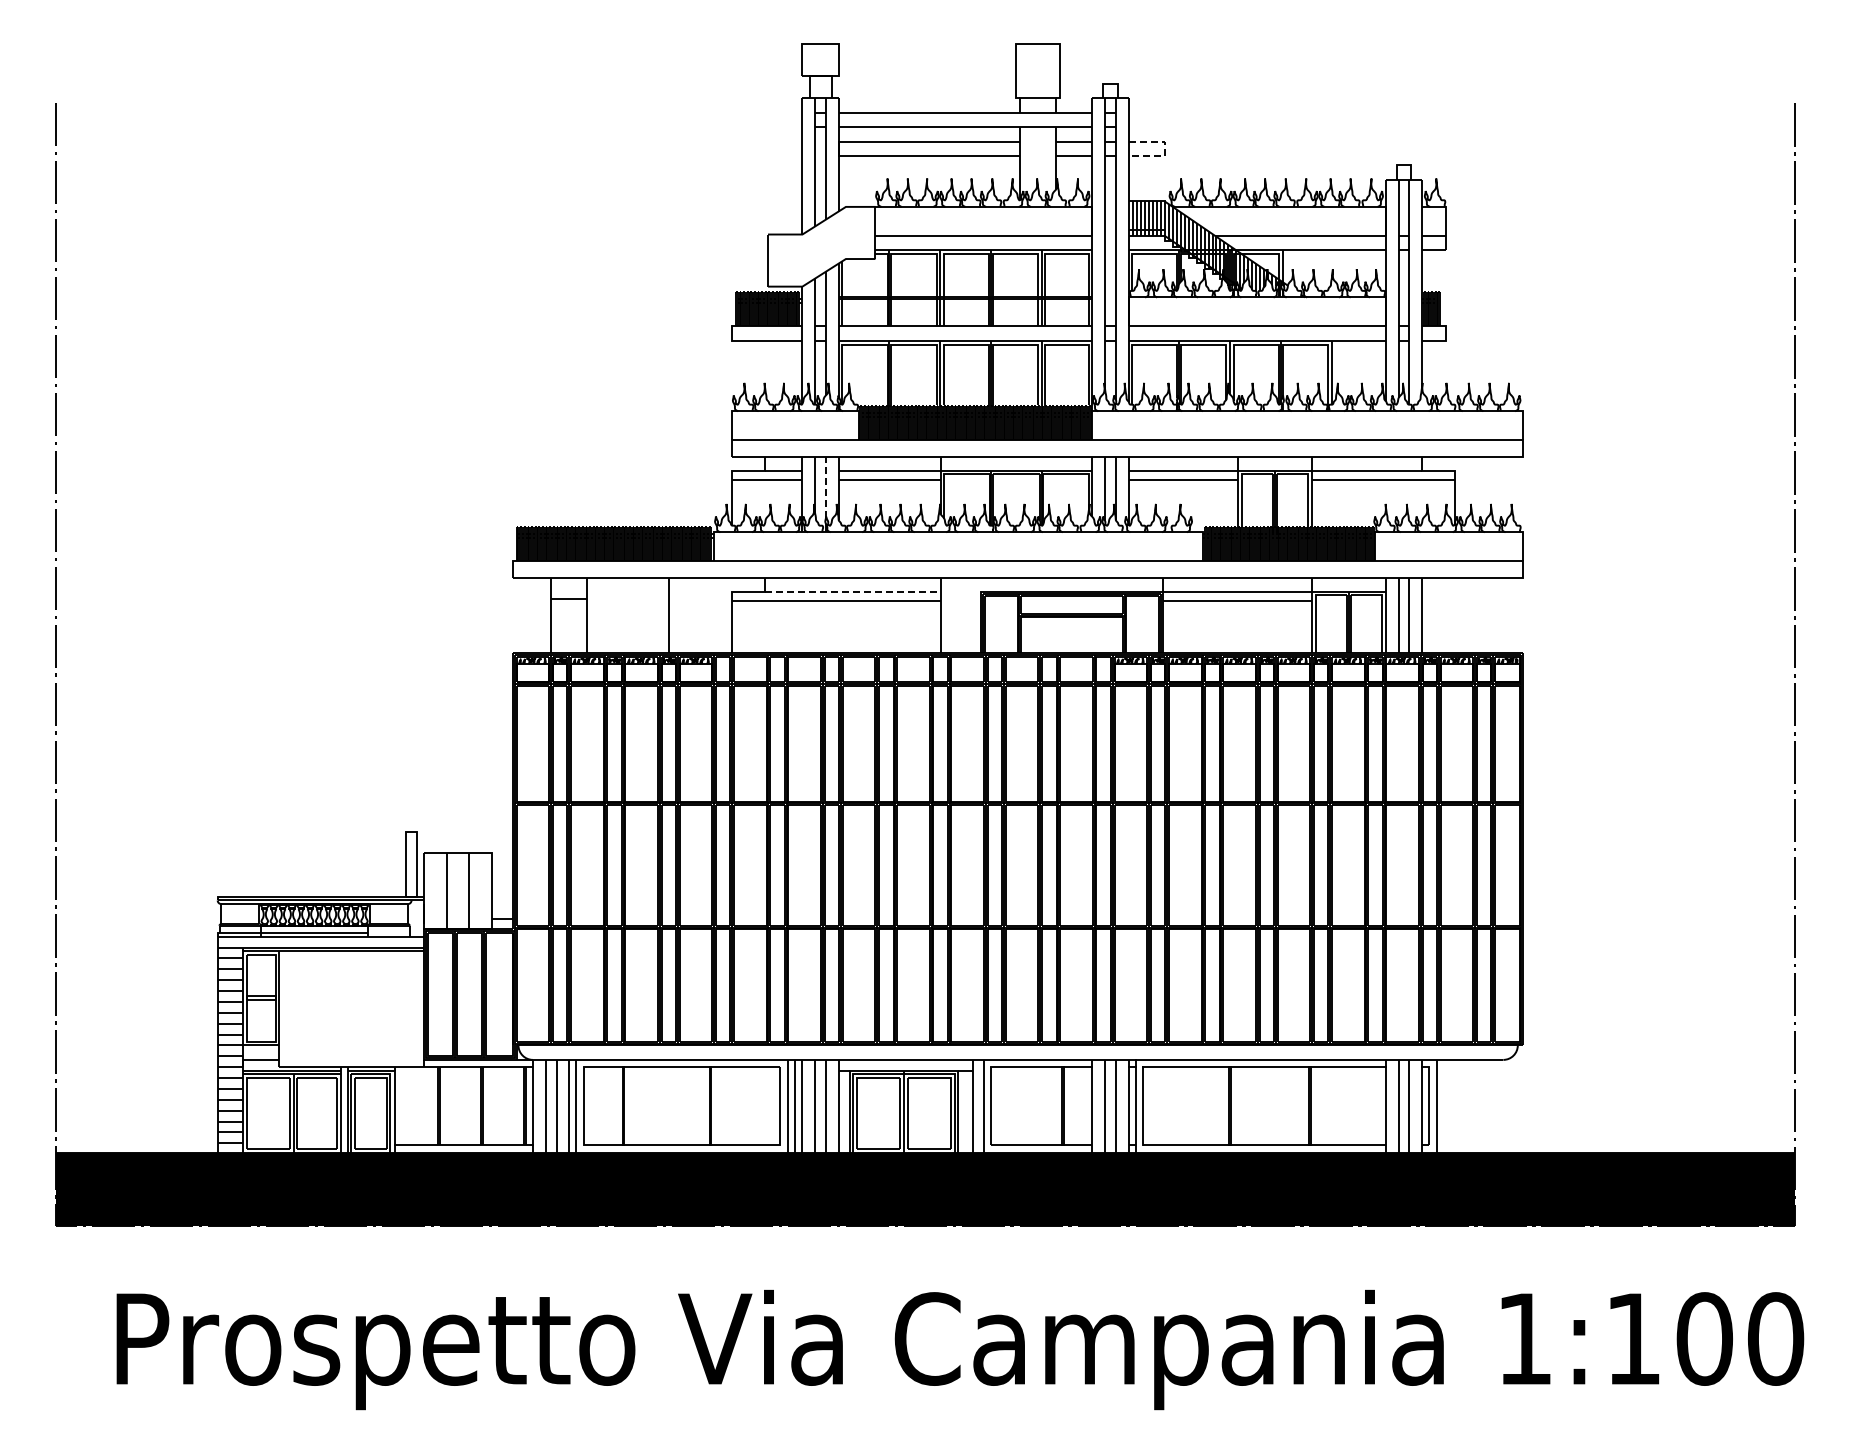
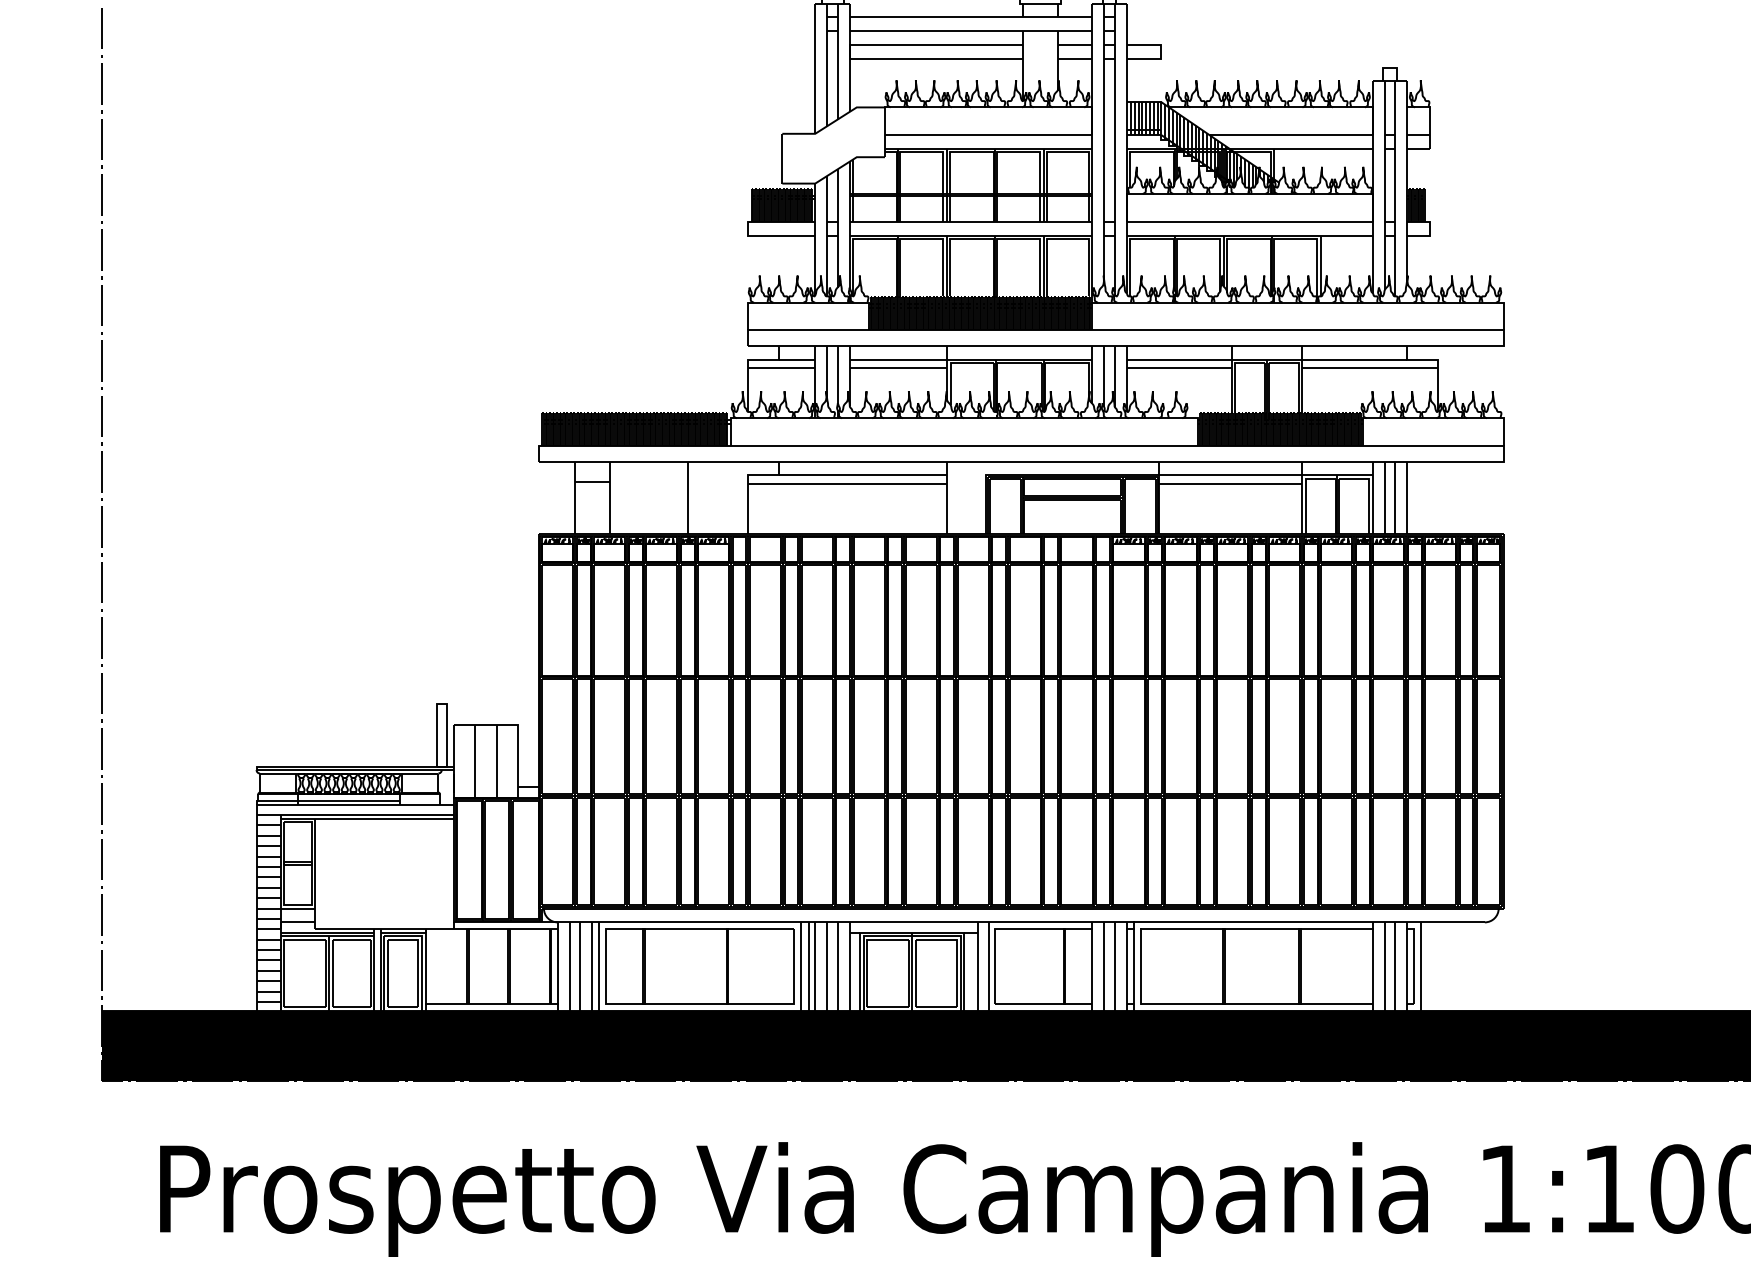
line: (1164, 149) -> (1161, 52), dashed -> solid
line: (826, 487) -> (838, 375), dashed -> solid
line: (852, 592) -> (863, 475), dashed -> solid

